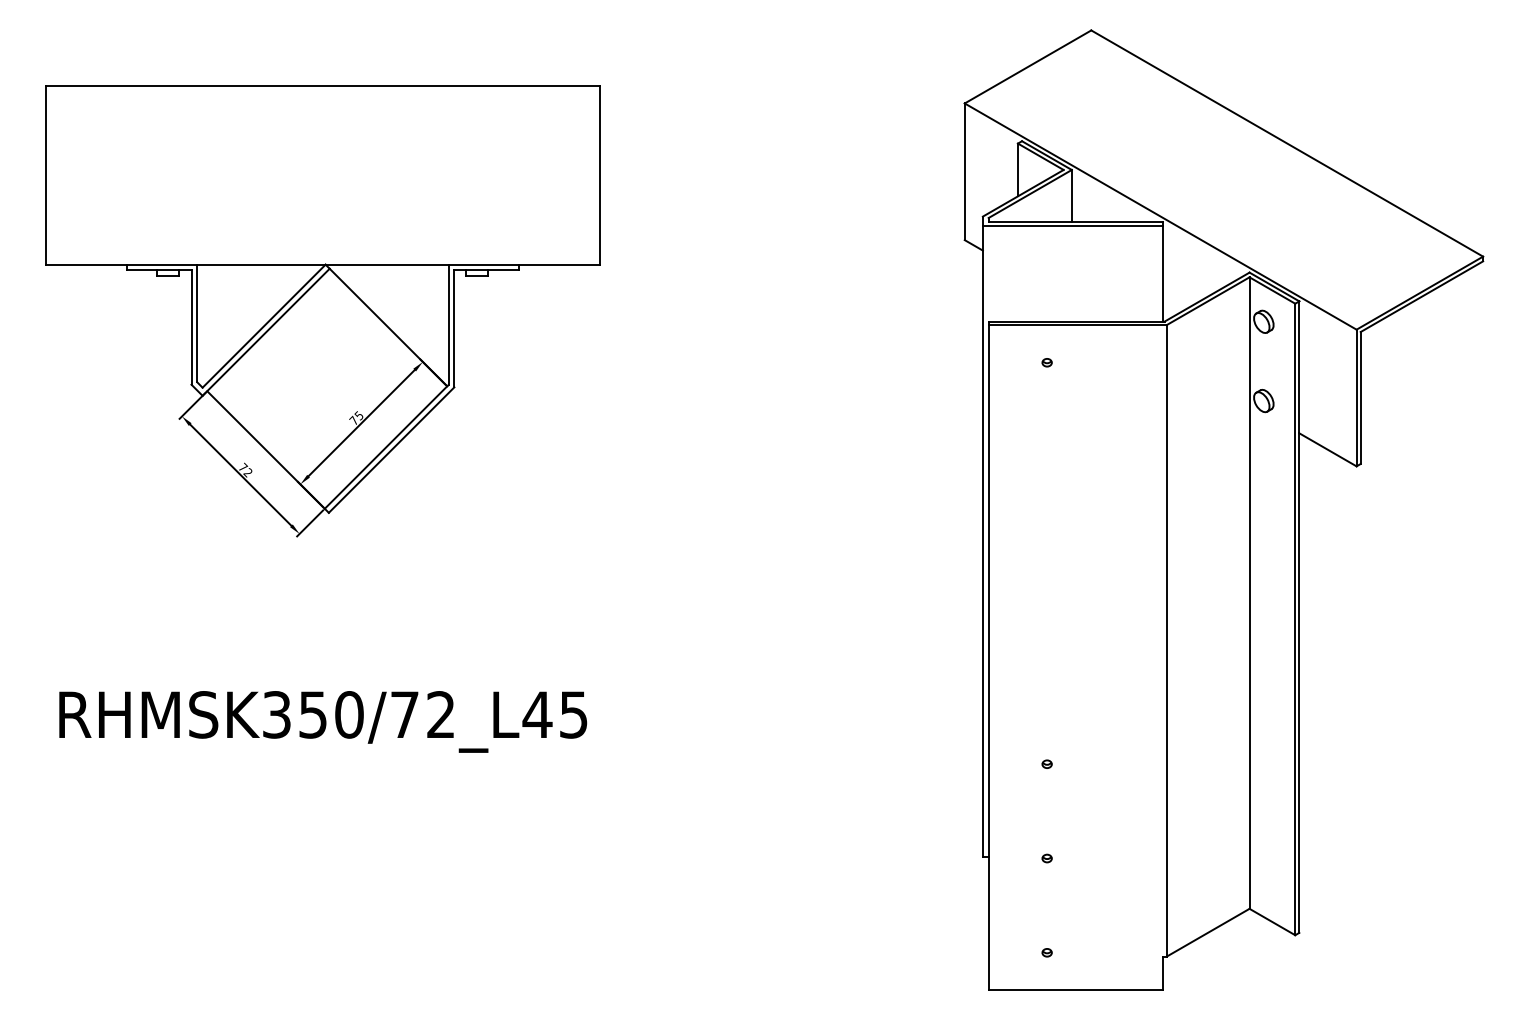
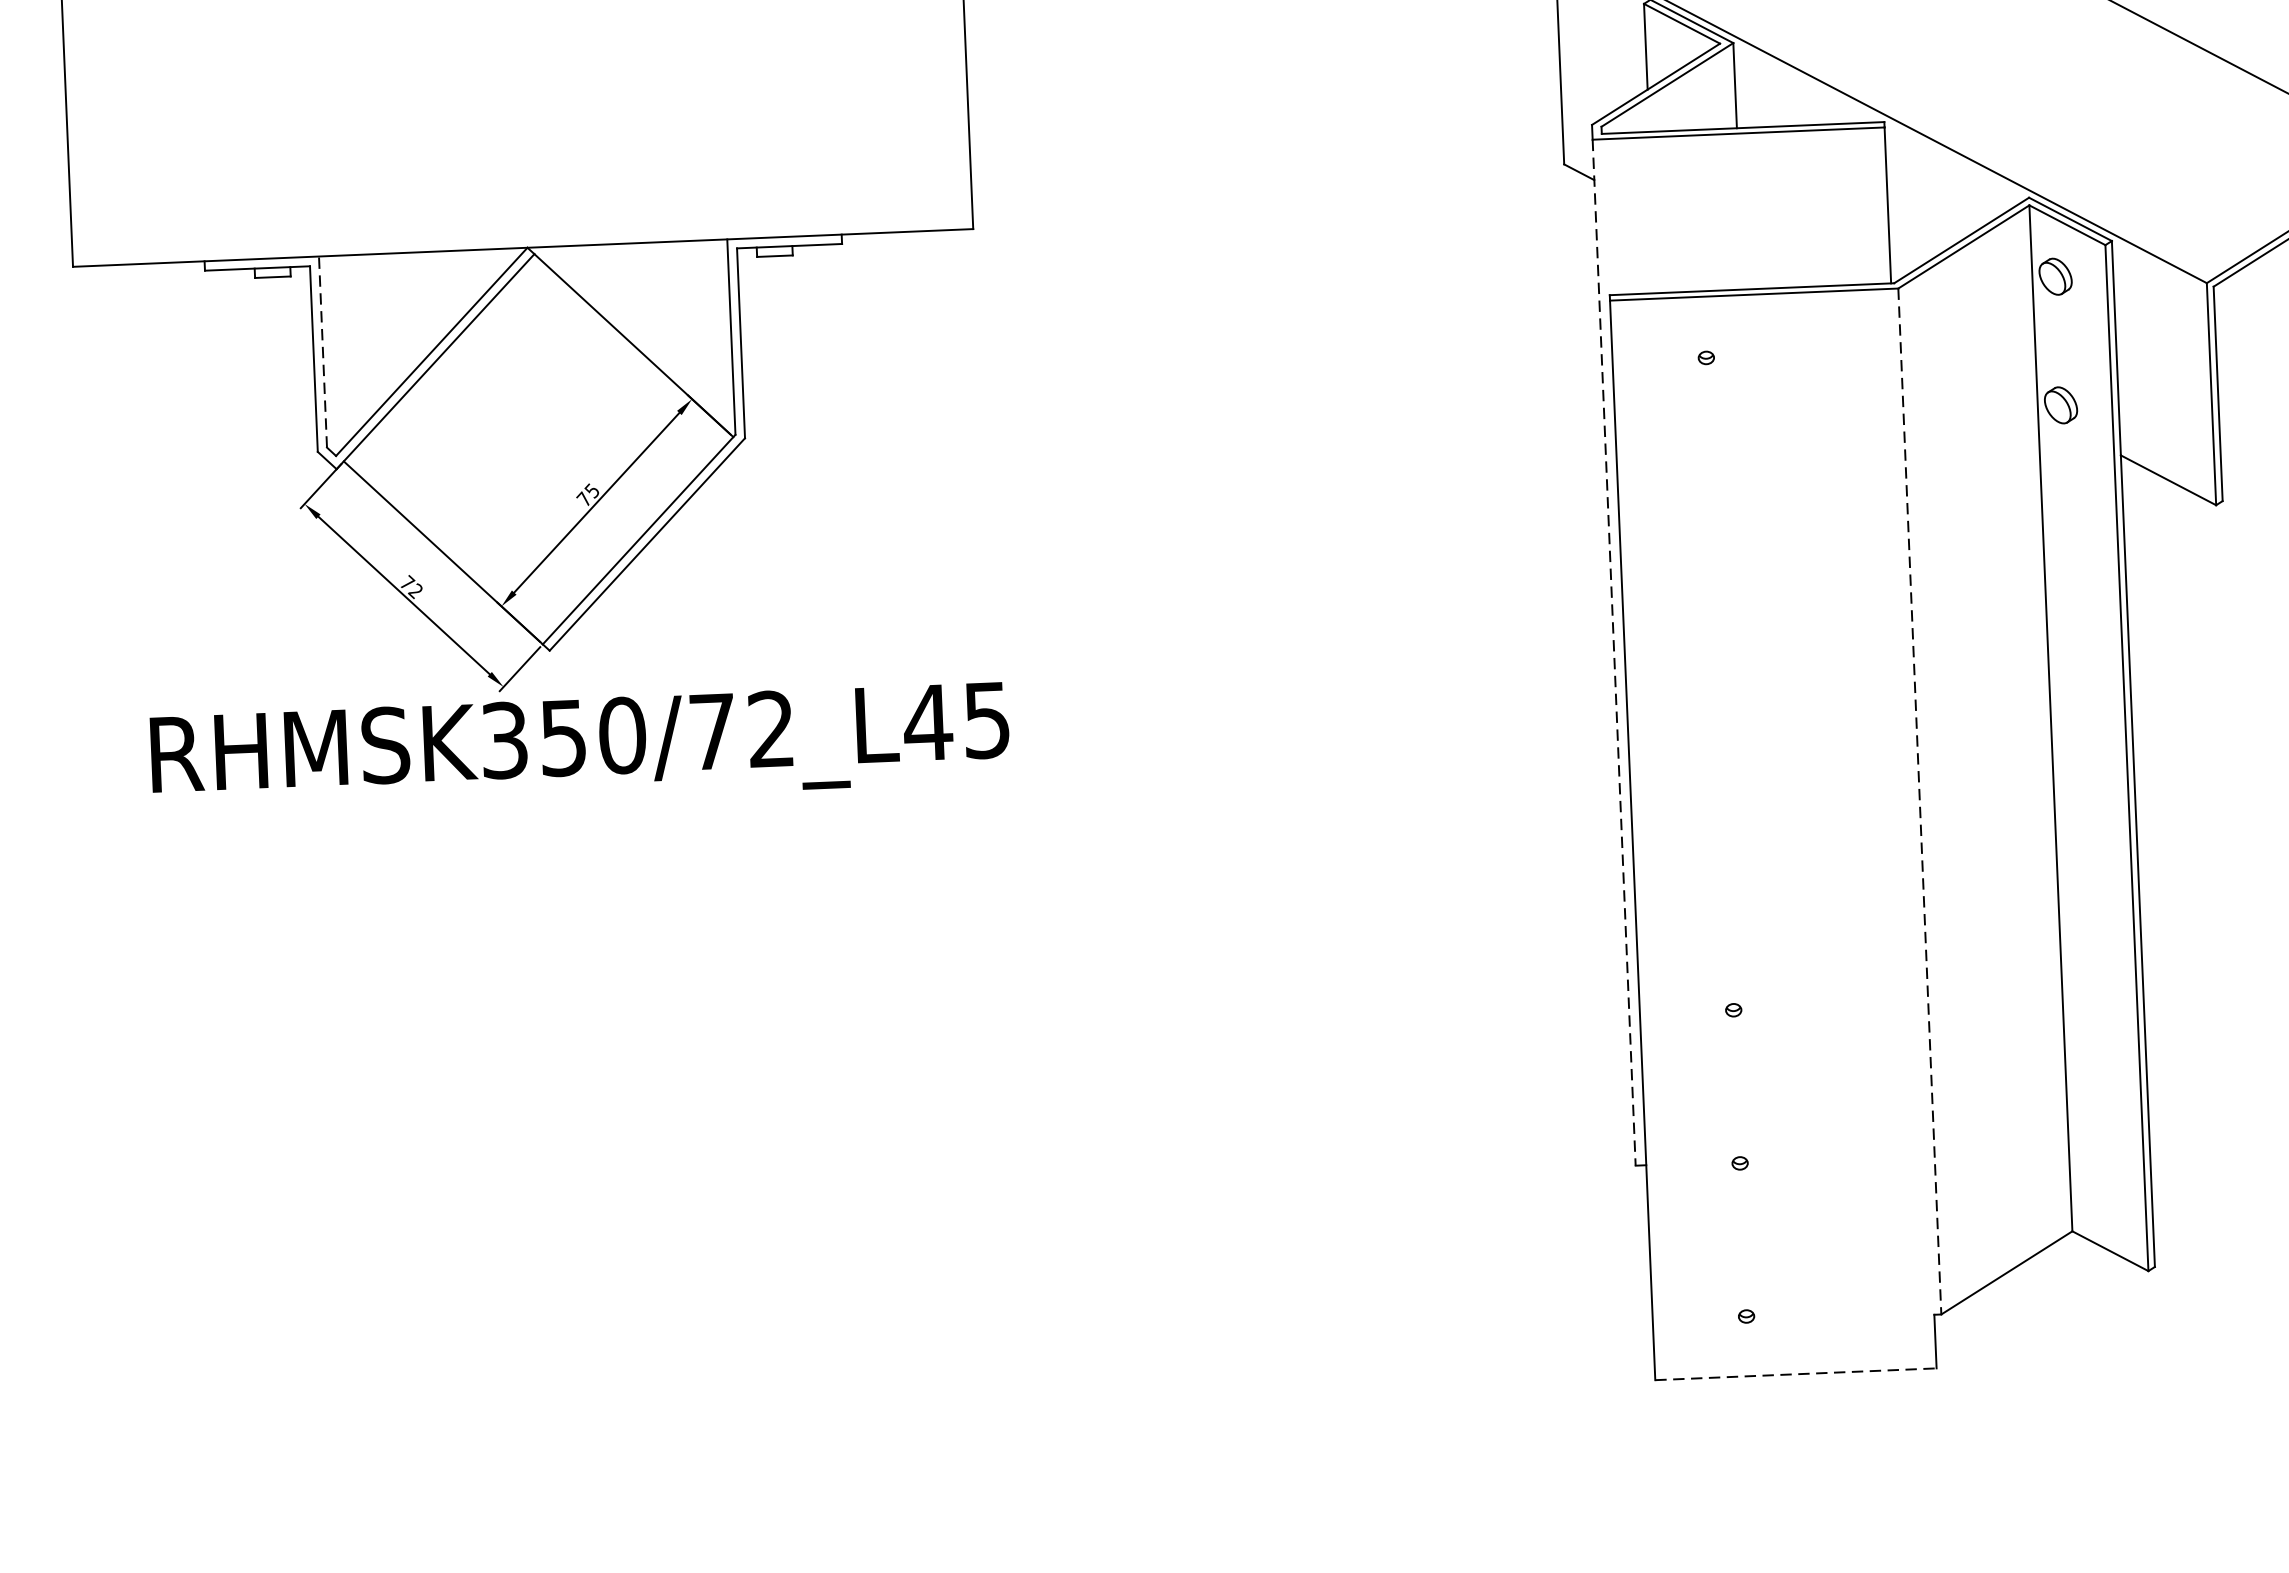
line: (197, 323) -> (323, 352), solid -> dashed
line: (982, 541) -> (1613, 652), solid -> dashed
line: (1166, 640) -> (1919, 801), solid -> dashed
text: (323, 721) -> (580, 748), moved
line: (1076, 989) -> (1796, 1374), solid -> dashed

